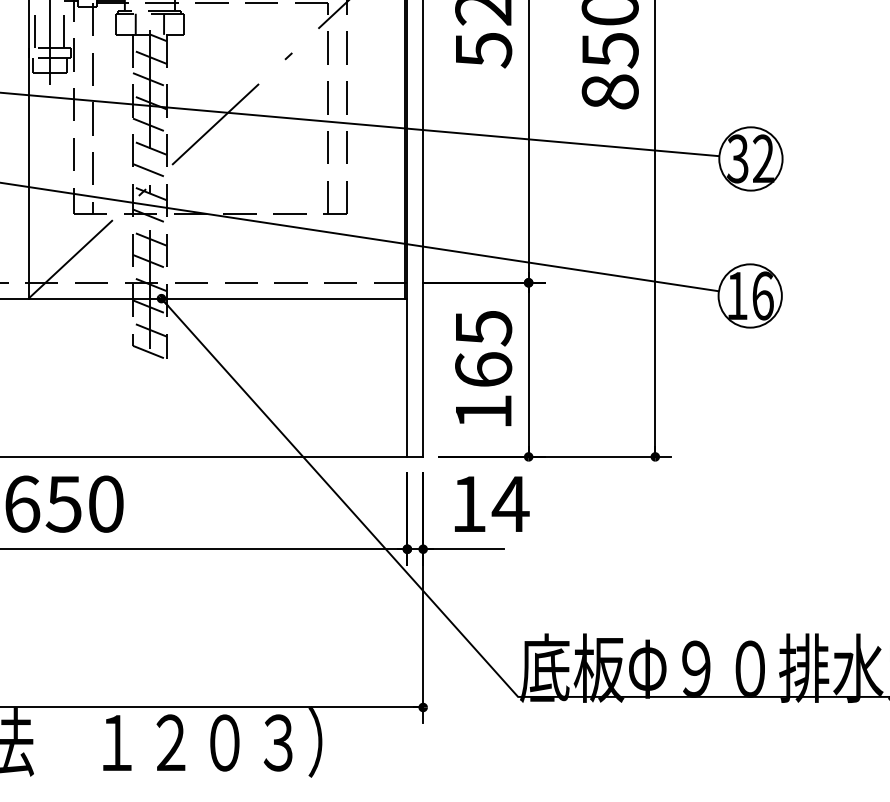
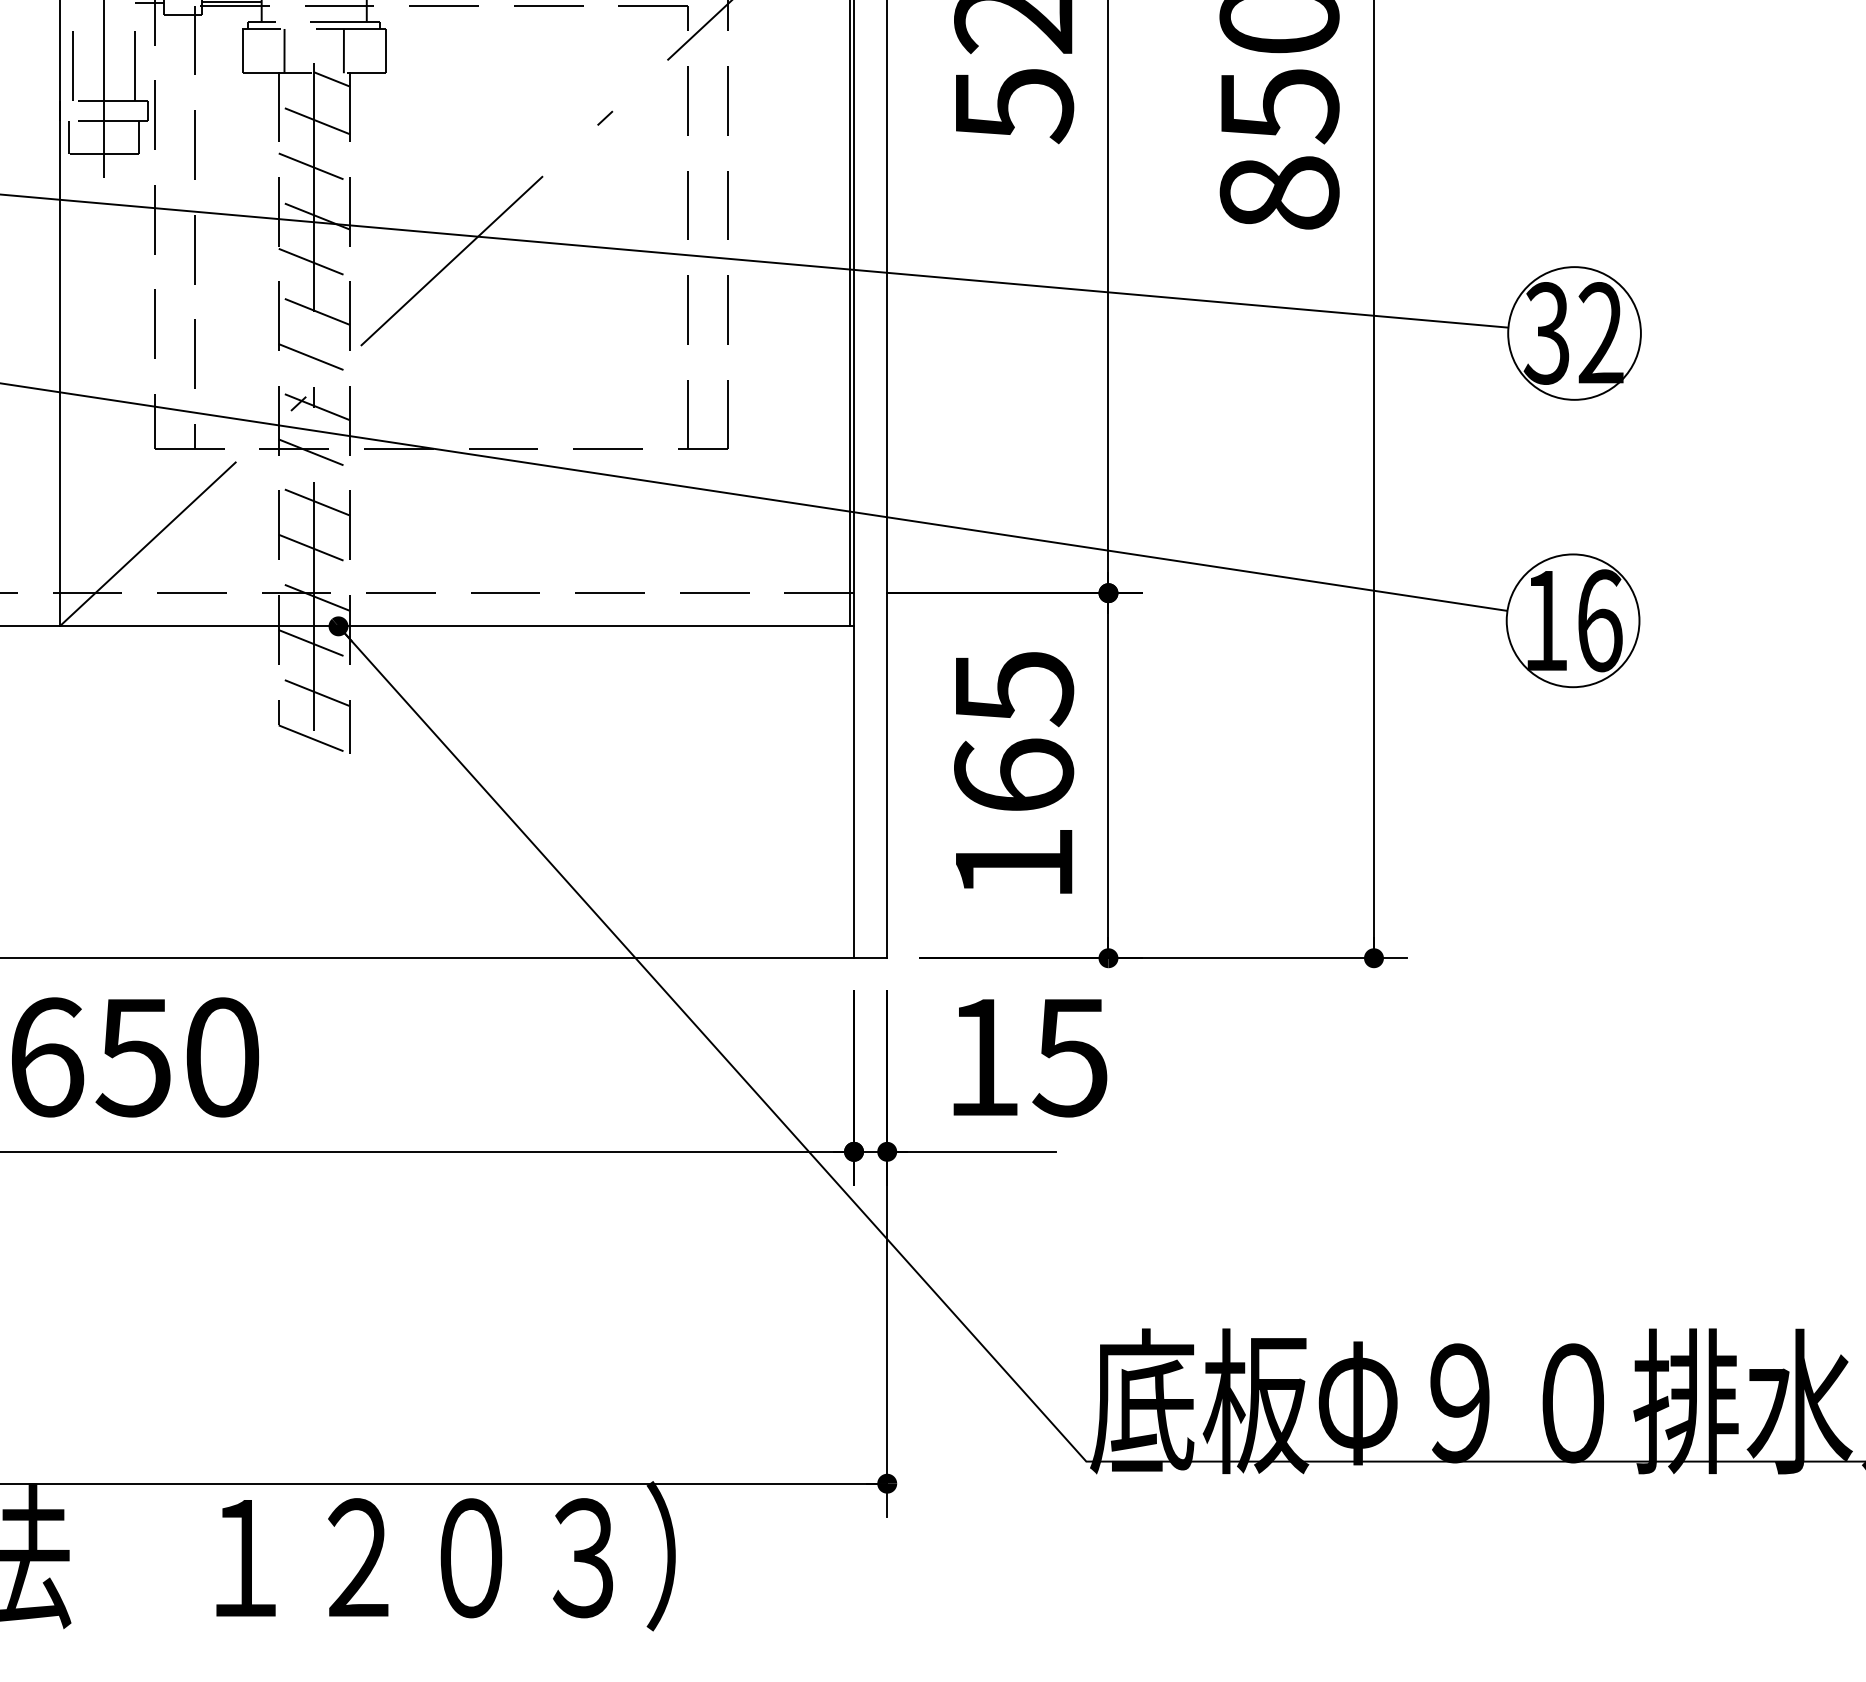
text: (510, 504) -> (1070, 1058), 14 -> 15

